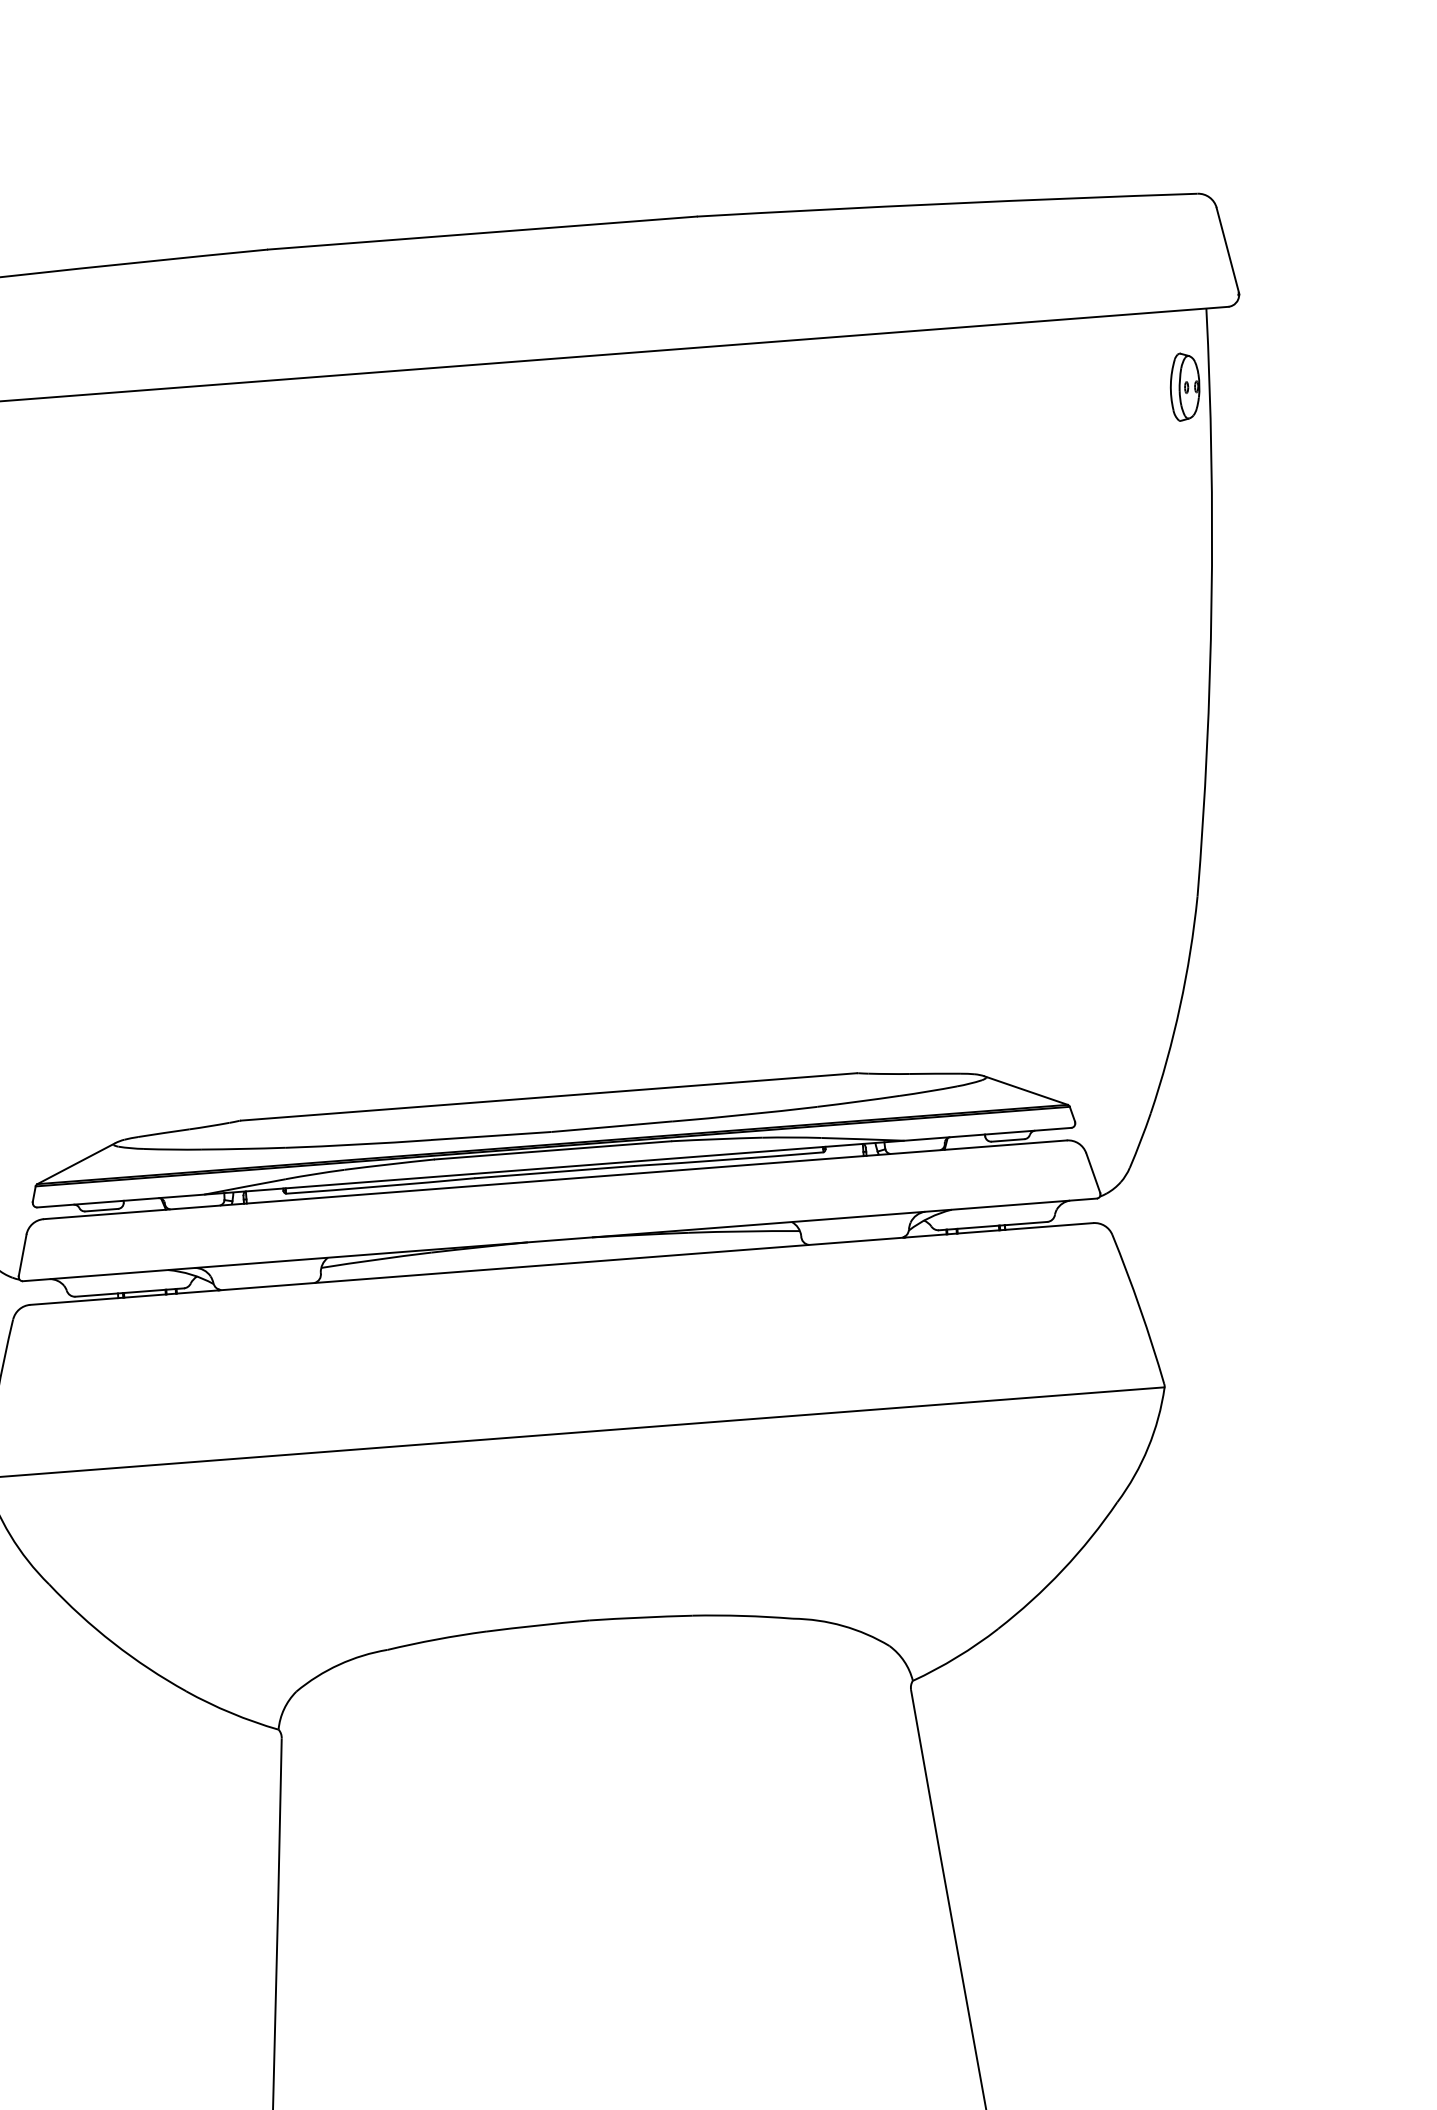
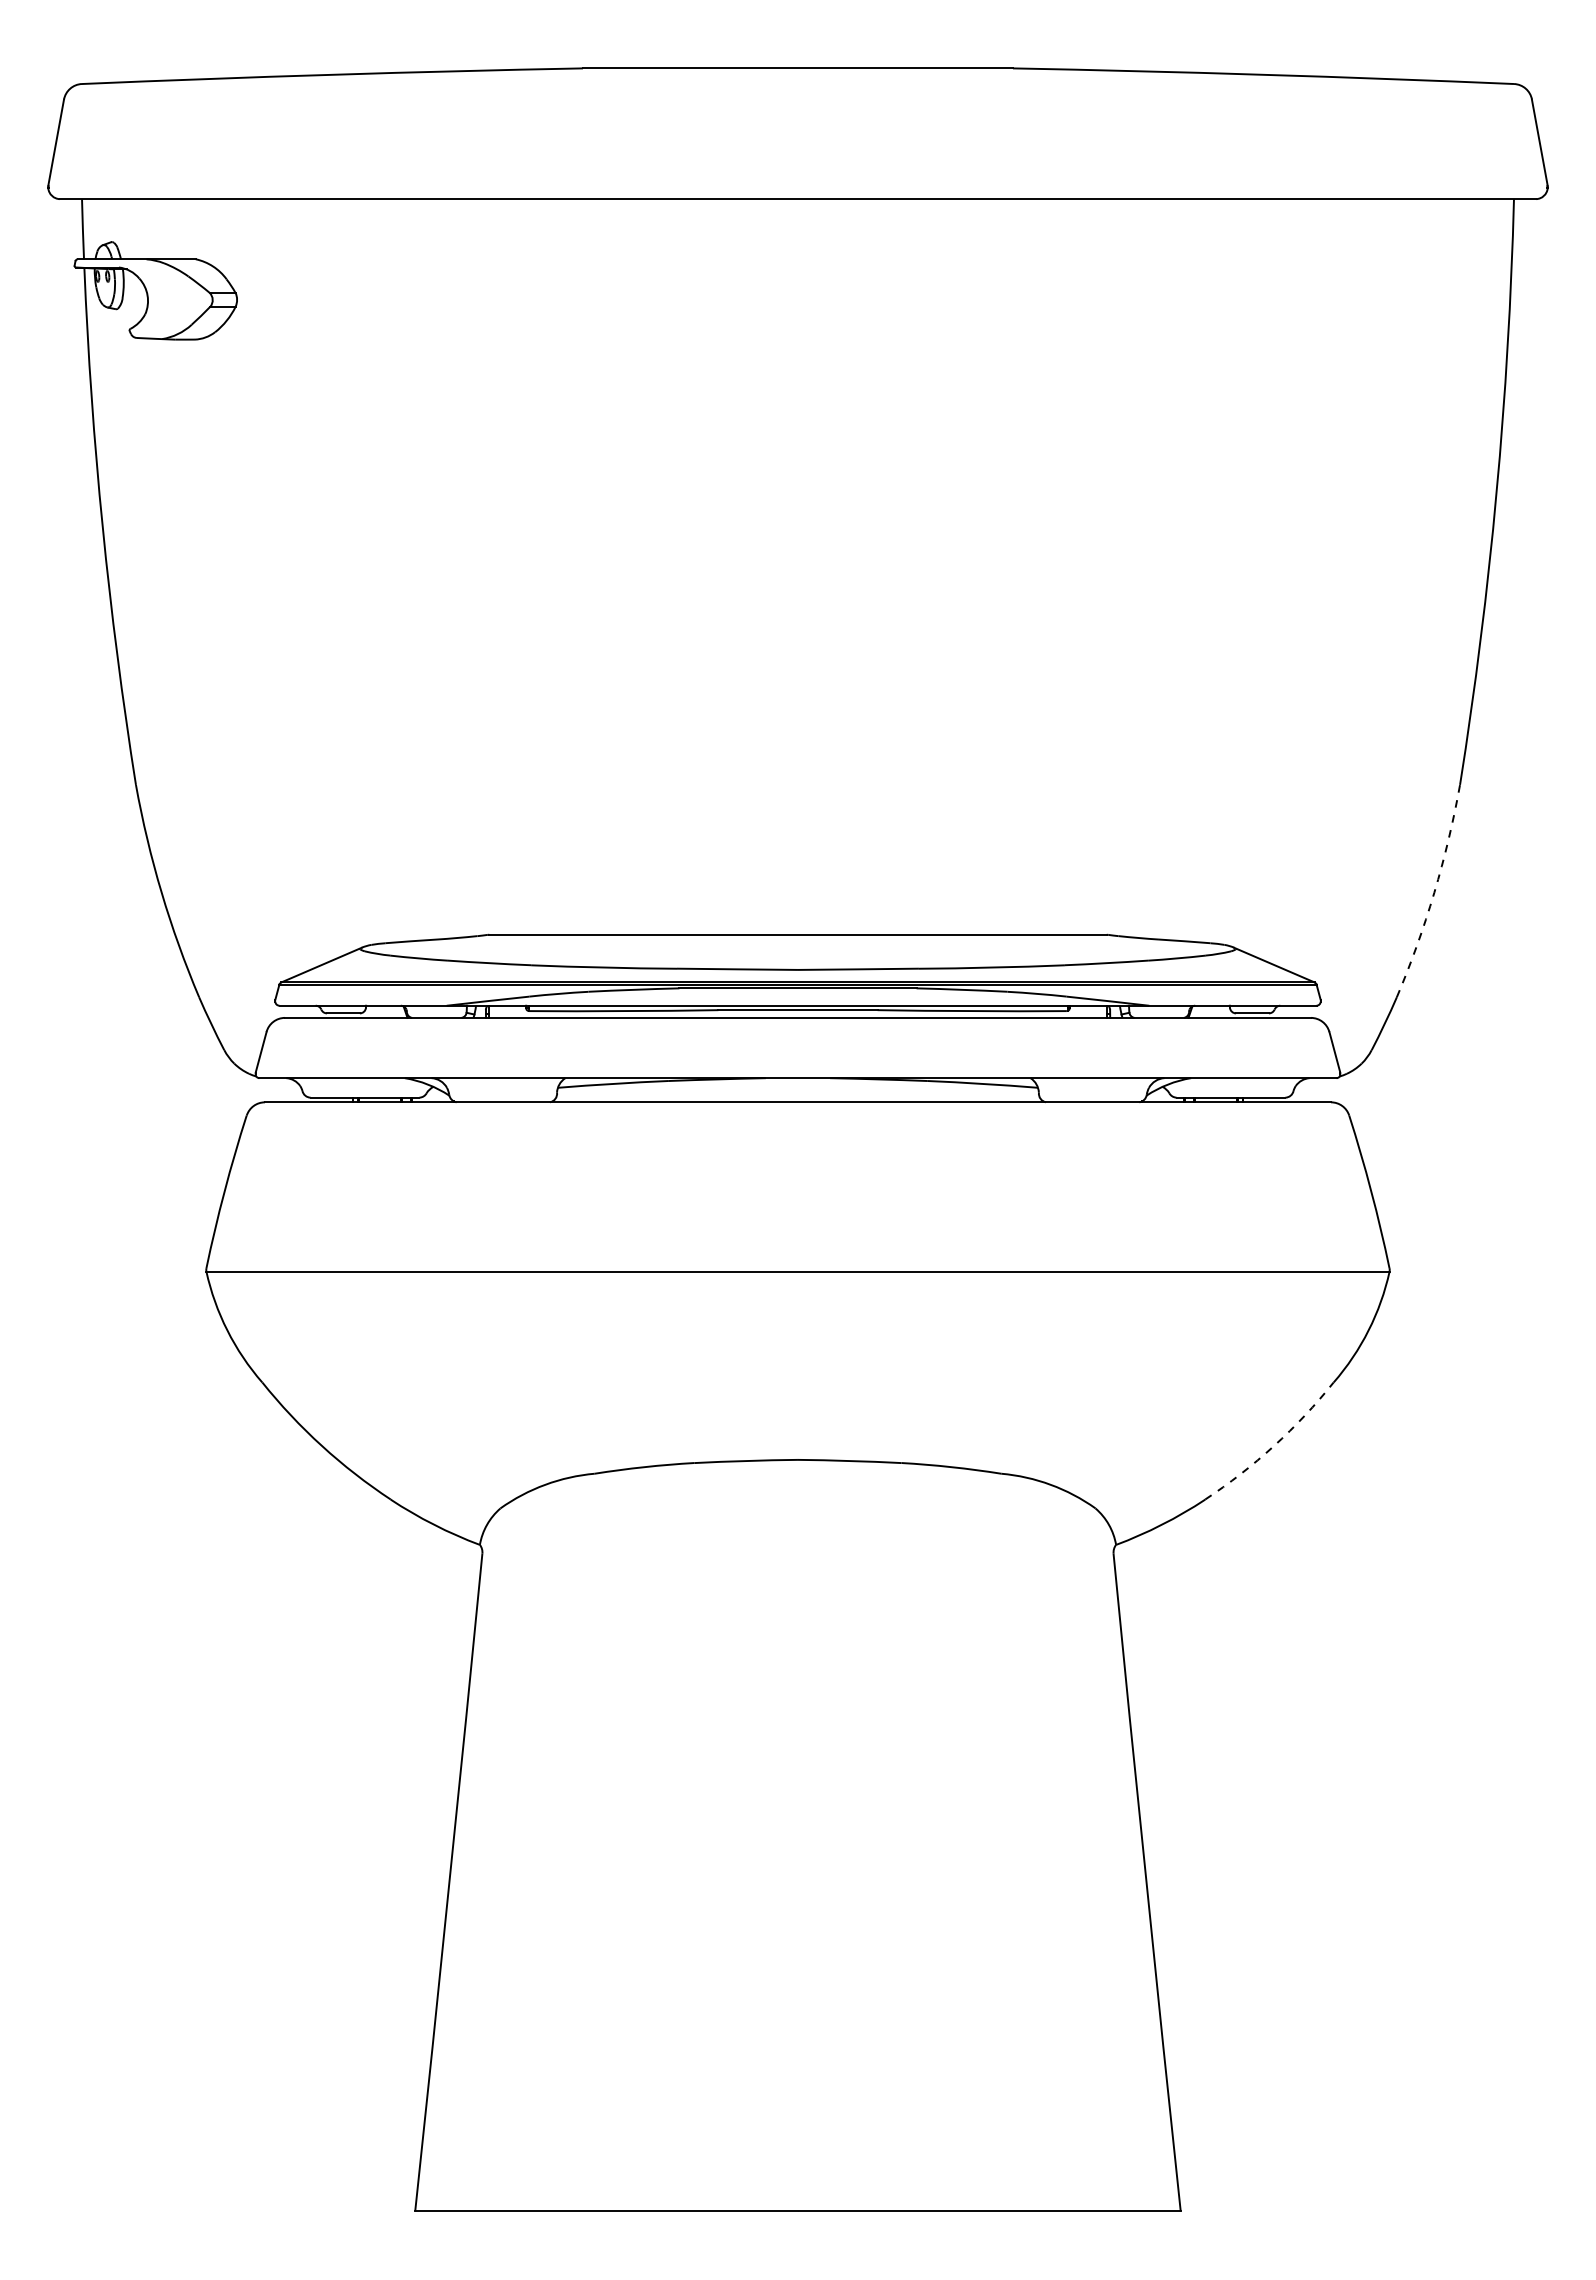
part: (1184, 386) -> (1486, 275), removed
arc: (1180, 1005) -> (1434, 892), solid -> dashed
arc: (1063, 1570) -> (1274, 1446), solid -> dashed

